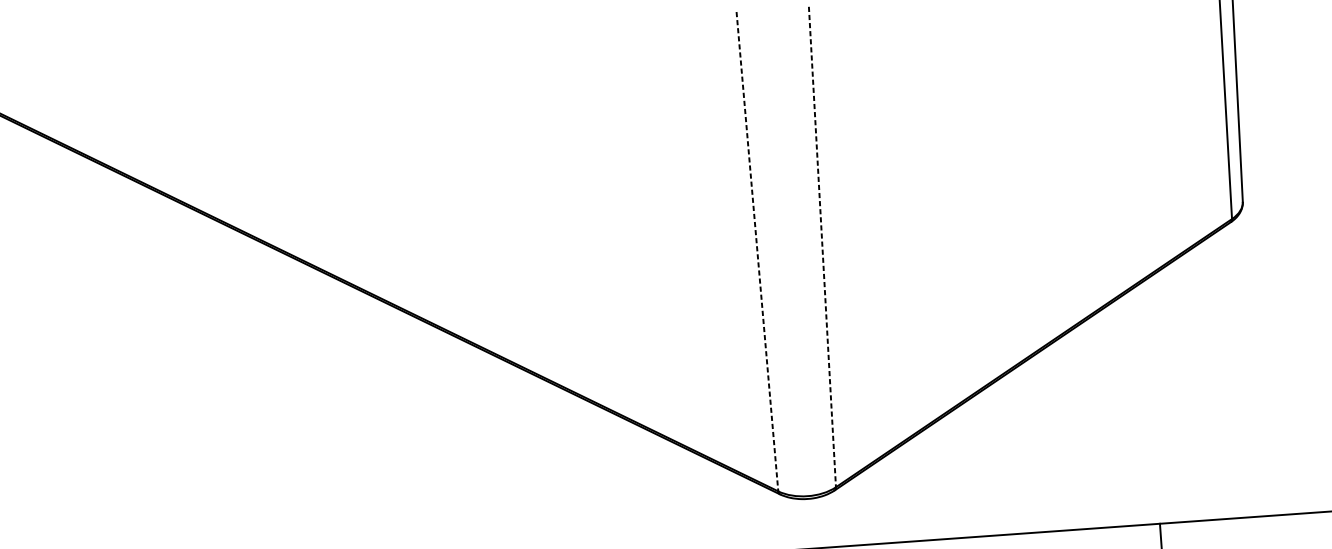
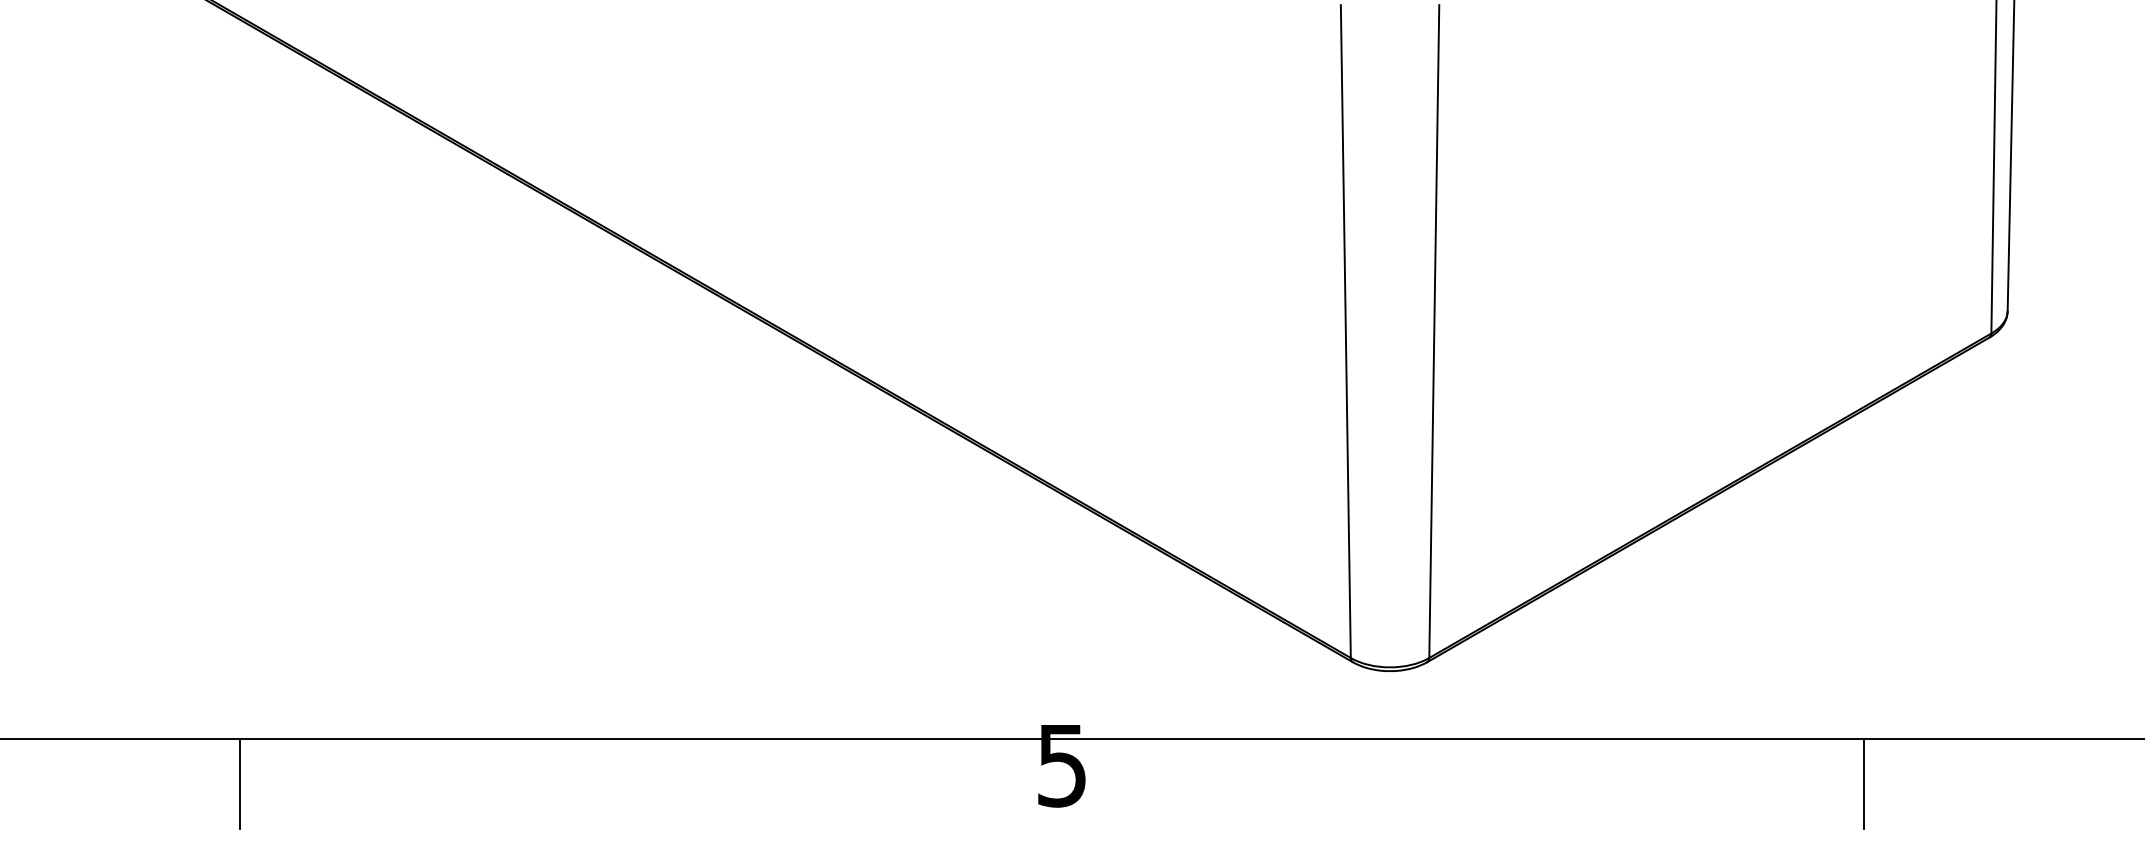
line: (822, 247) -> (1434, 332), dashed -> solid
line: (757, 252) -> (1345, 332), dashed -> solid

